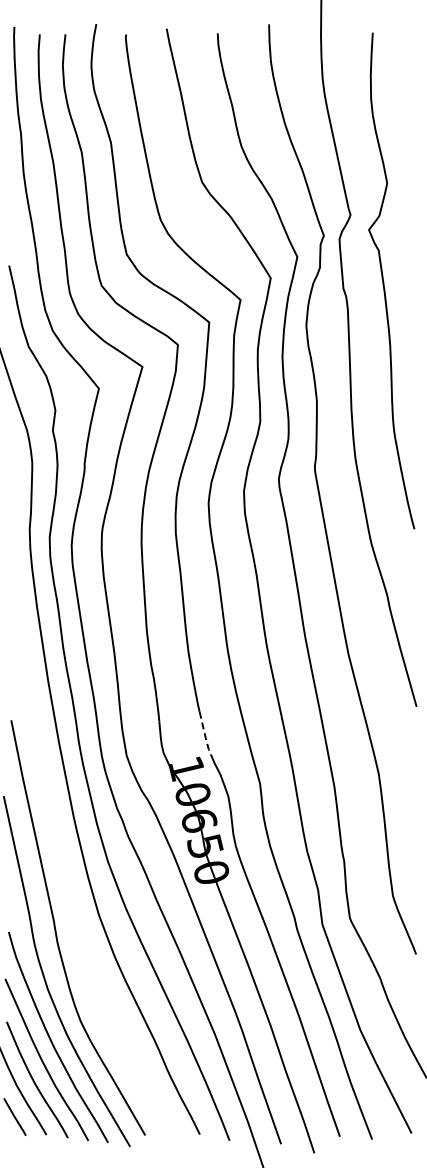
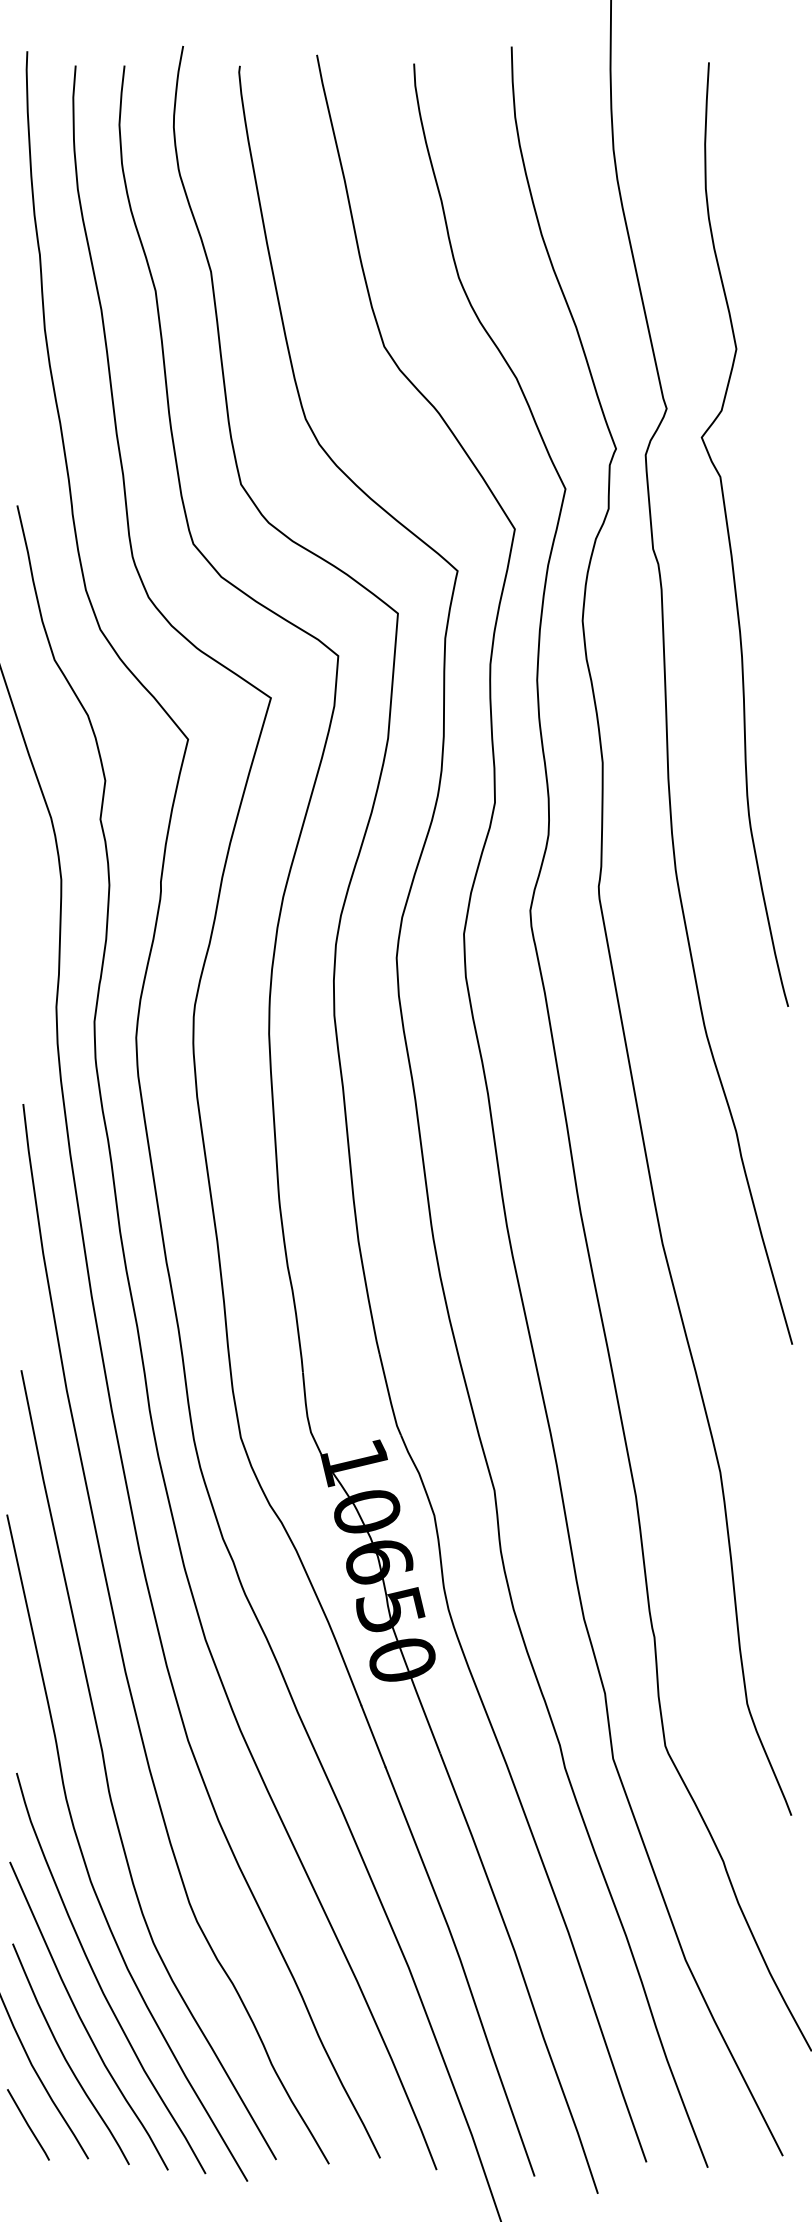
line: (205, 734) -> (390, 1397), dashed -> solid
curve: (64, 865) -> (122, 1646), added

